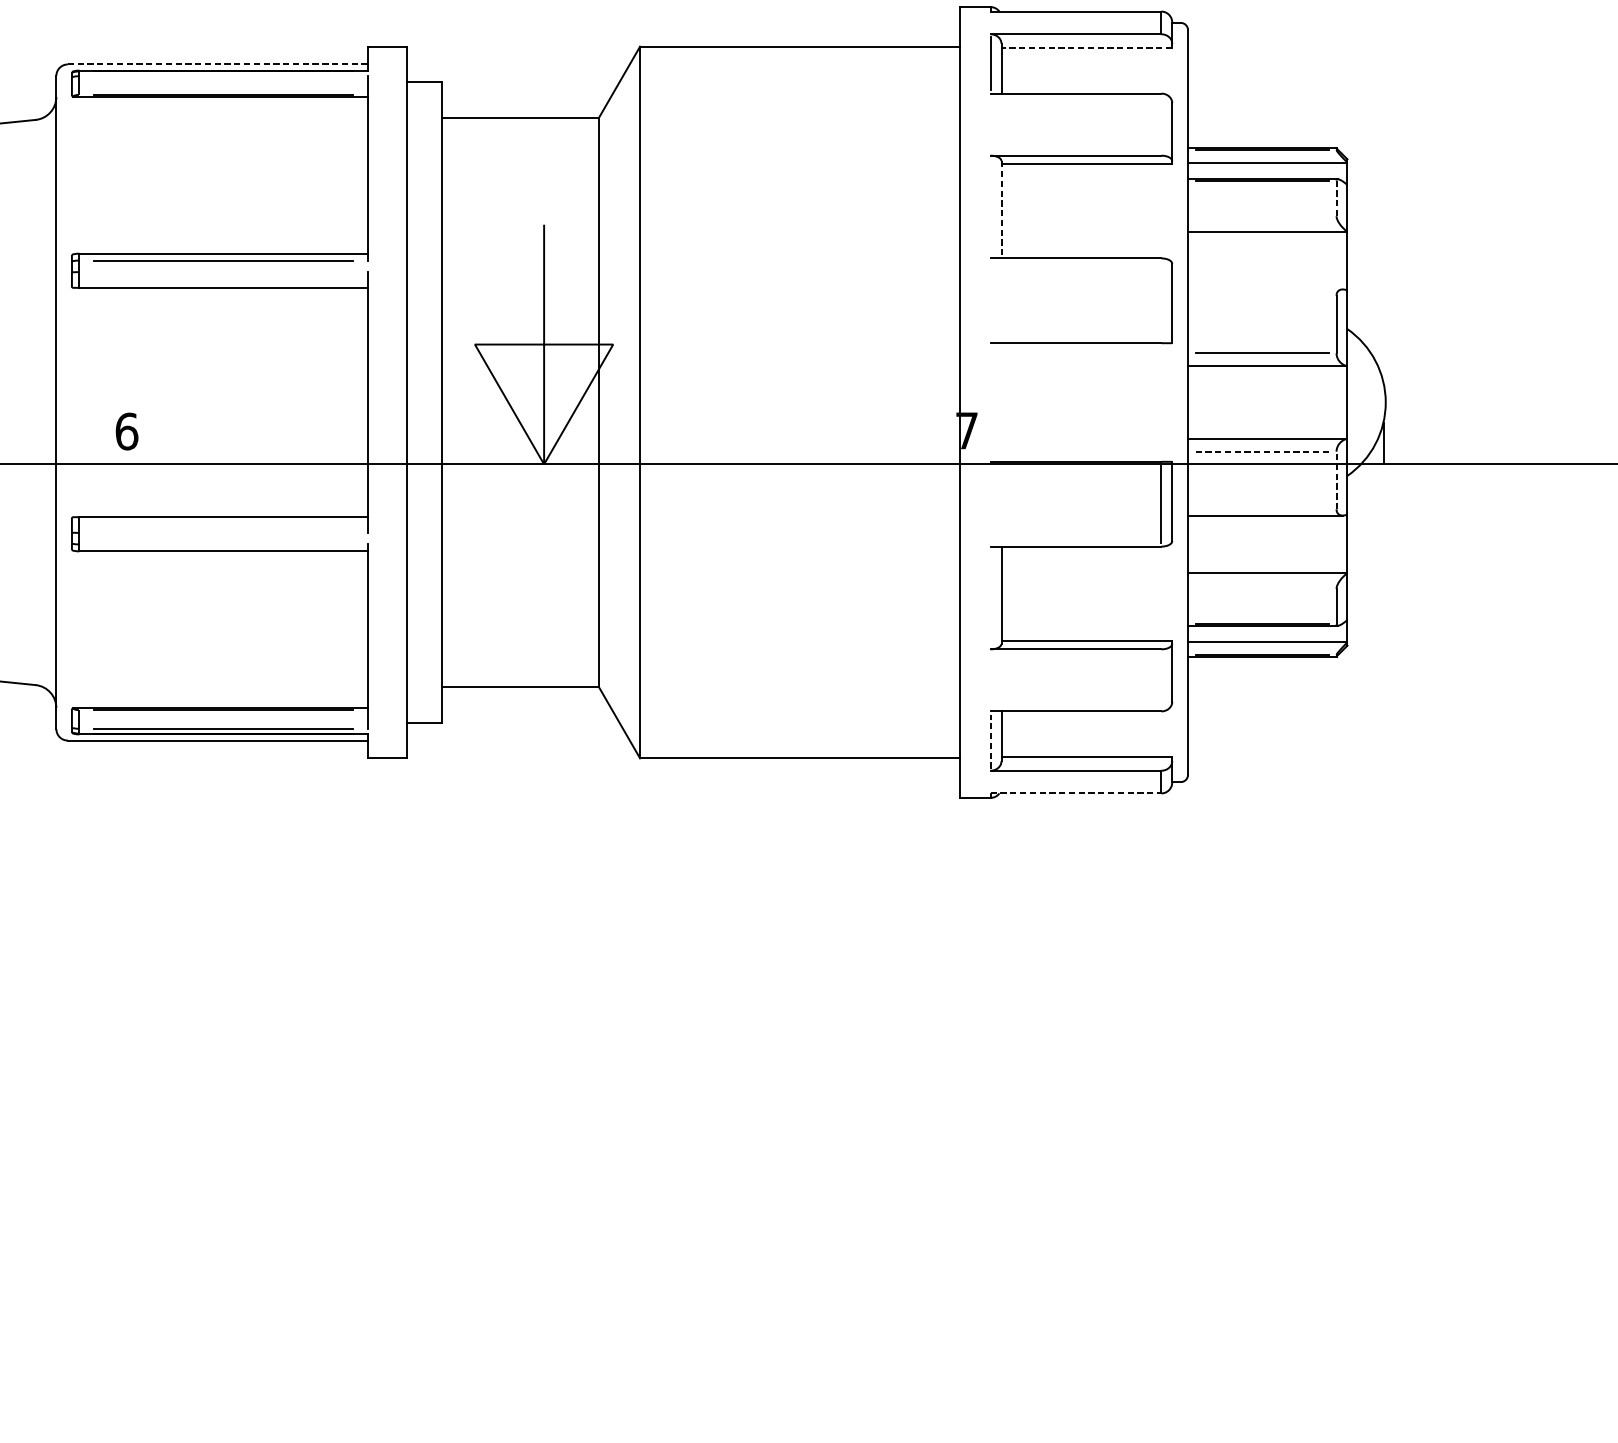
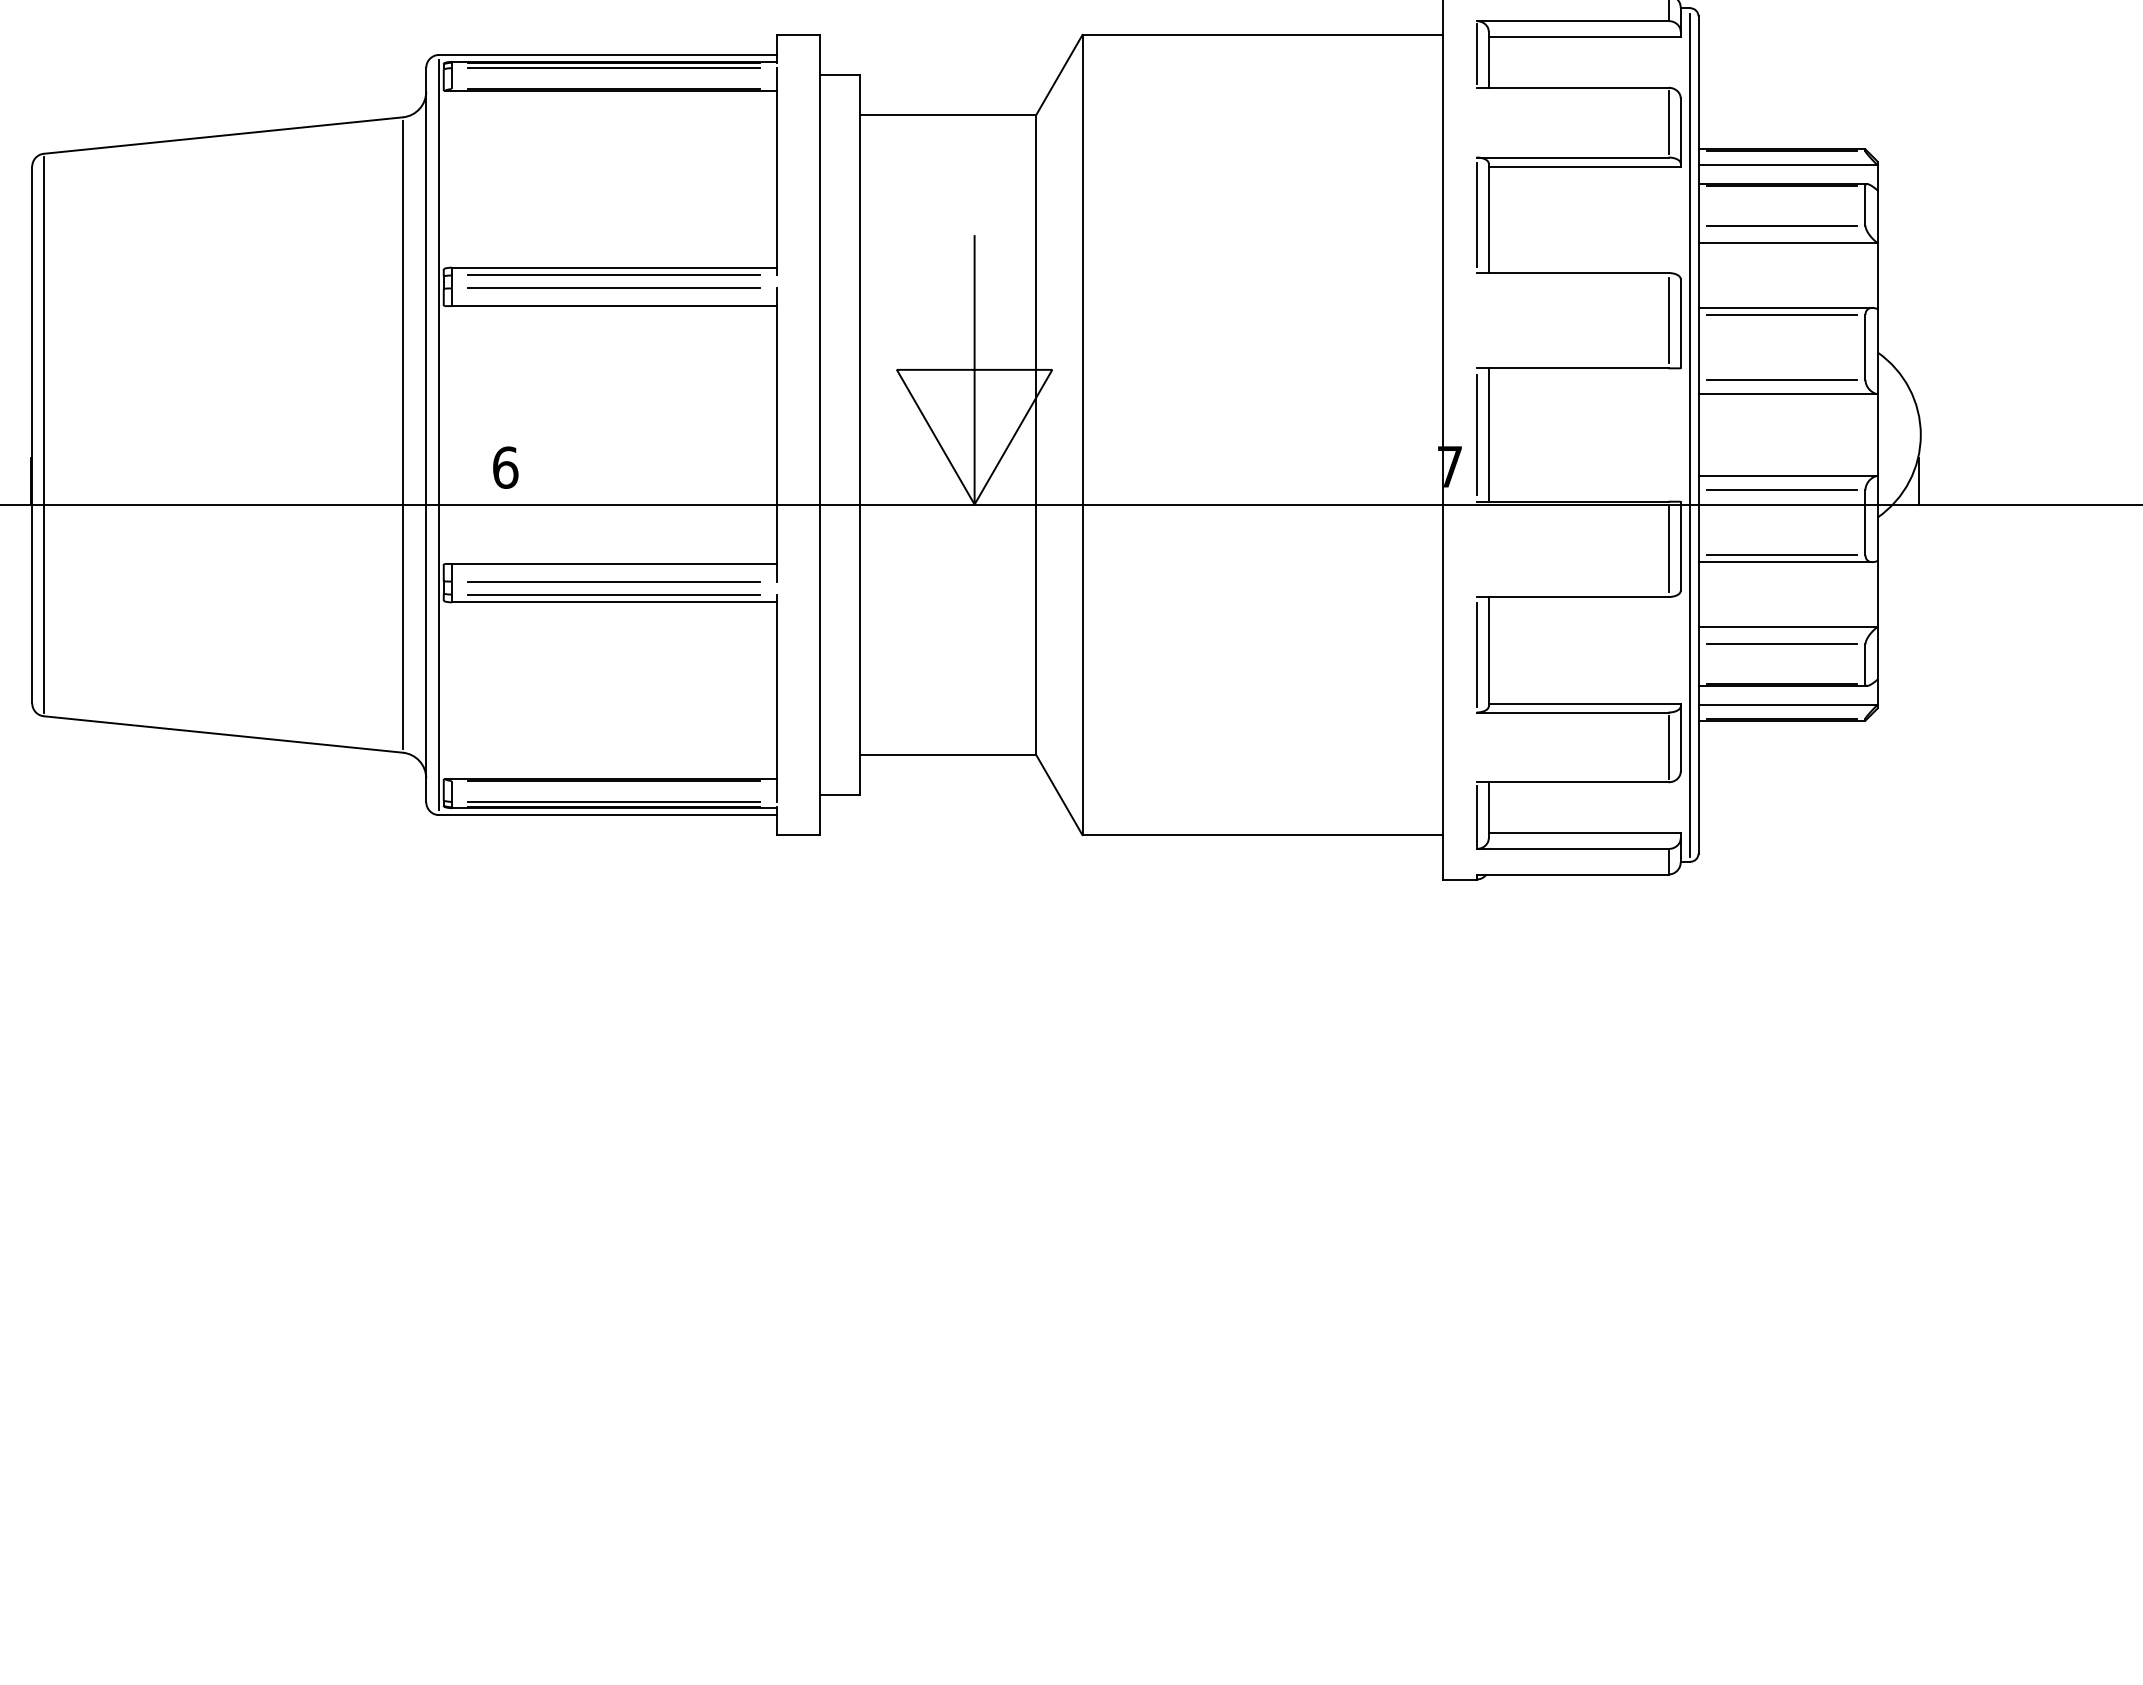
line: (1086, 48) -> (1584, 36), dashed -> solid
line: (217, 64) -> (607, 54), dashed -> solid
line: (223, 76) -> (614, 68), added
line: (1161, 123) -> (1668, 121), added
line: (1336, 198) -> (1865, 205), dashed -> solid
line: (990, 206) -> (1476, 214), added
line: (1001, 209) -> (1488, 218), dashed -> solid
line: (1261, 216) -> (1781, 225), added
line: (223, 272) -> (614, 288), added
line: (1265, 289) -> (1785, 307), added
line: (1261, 296) -> (1781, 315), added
line: (1161, 300) -> (1668, 320), added
line: (36, 402) -> (403, 434), added
line: (68, 402) -> (439, 434), added
line: (990, 402) -> (1476, 434), added
line: (1001, 402) -> (1488, 434), added
line: (1180, 402) -> (1690, 434), added
line: (1262, 451) -> (1782, 490), dashed -> solid
line: (1336, 480) -> (1865, 522), dashed -> solid
line: (1261, 509) -> (1781, 555), added
line: (223, 532) -> (614, 581), added
line: (223, 544) -> (614, 594), added
line: (1261, 588) -> (1781, 644), added
line: (990, 598) -> (1476, 655), added
line: (1161, 680) -> (1668, 747), added
line: (990, 740) -> (1476, 815), dashed -> solid
line: (1075, 793) -> (1572, 874), dashed -> solid

